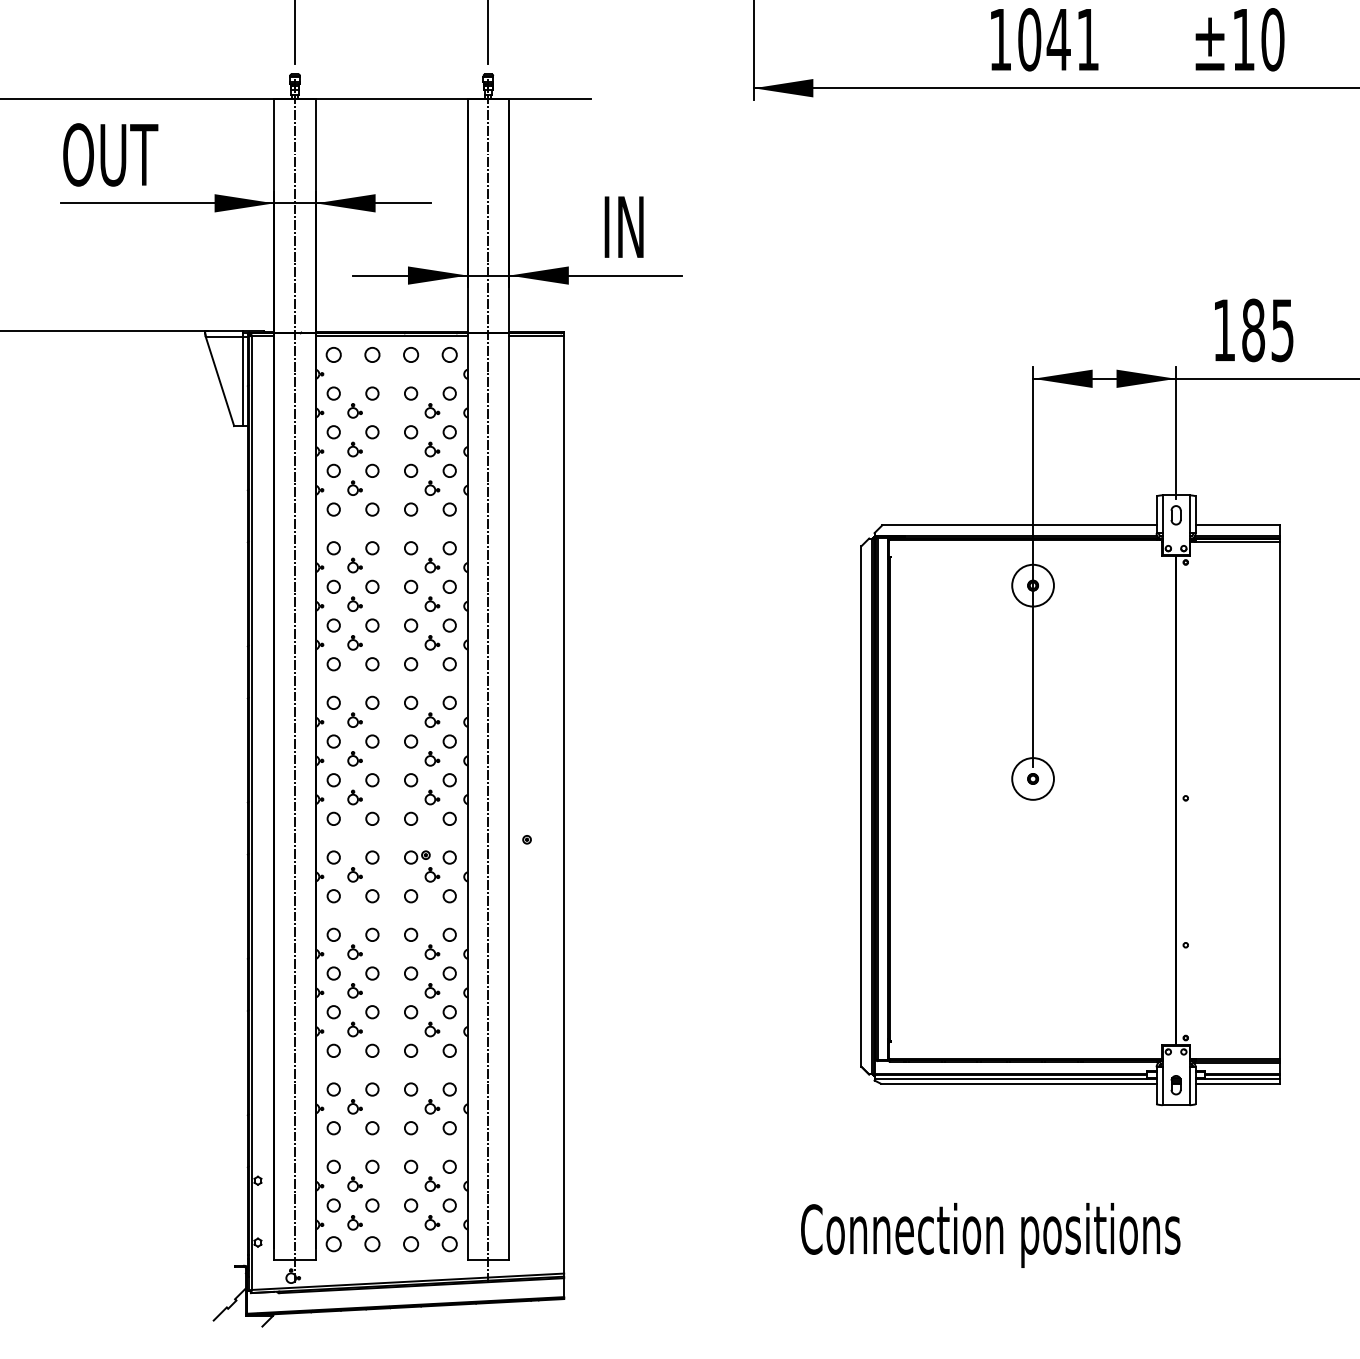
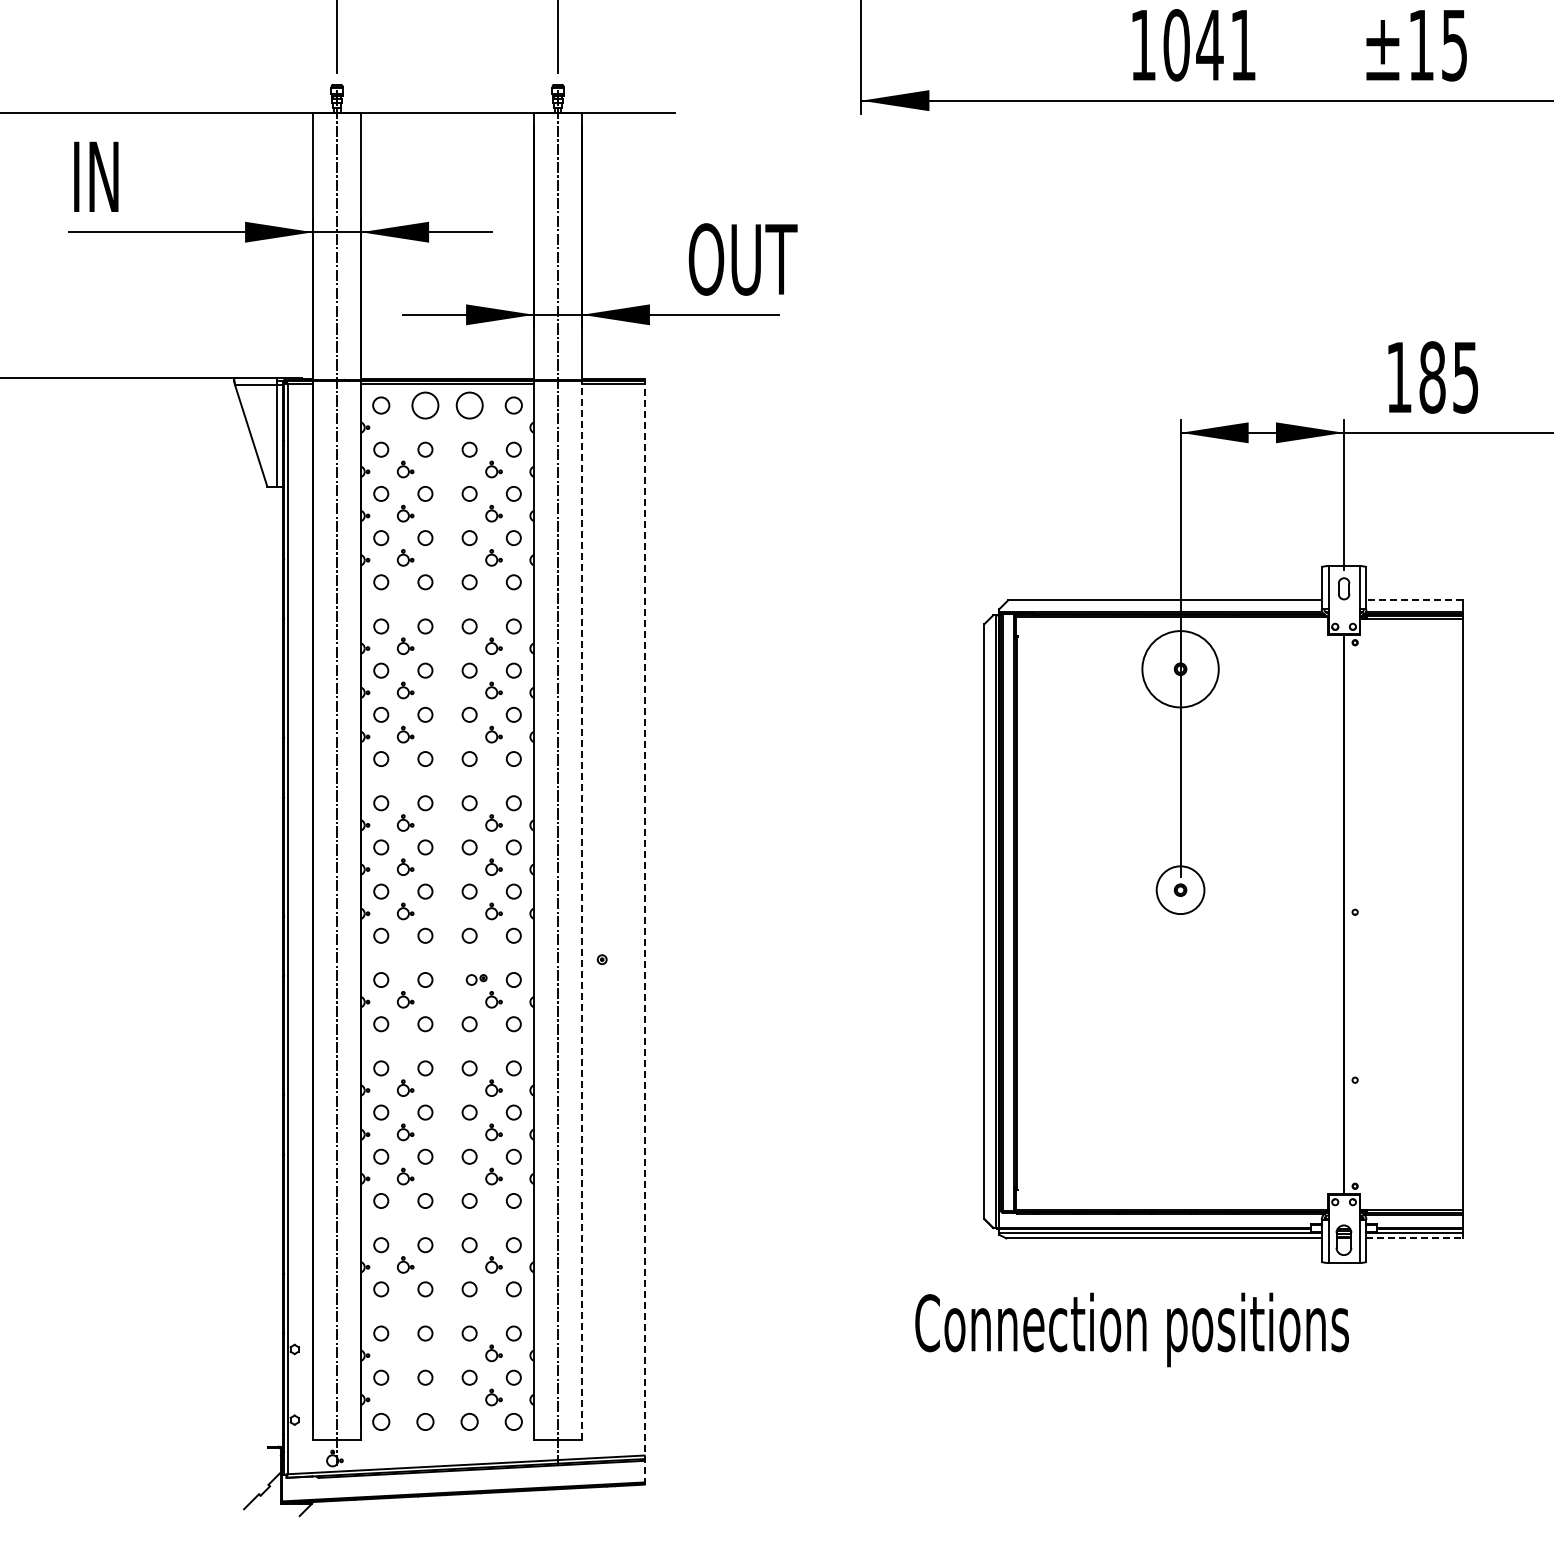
text: (1272, 39) -> (1454, 45), ±10 -> ±15
text: (110, 154) -> (126, 176), OUT -> IN
text: (649, 227) -> (742, 259), IN -> OUT
circle: (372, 354) -> (425, 405), size x1.6
circle: (410, 354) -> (469, 405), size x1.6
line: (1237, 525) -> (1414, 600), solid -> dashed
circle: (1033, 585) -> (1180, 669), size x1.6
line: (508, 795) -> (581, 909), solid -> dashed
line: (564, 815) -> (644, 932), solid -> dashed
part: (417, 857) -> (476, 979), size x0.7
line: (1238, 1083) -> (1415, 1238), solid -> dashed
part: (1176, 1084) -> (1344, 1239), size x1.4
part: (354, 1184) -> (405, 1353), removed
part: (354, 1222) -> (405, 1397), removed
text: (990, 1235) -> (1131, 1329), moved

